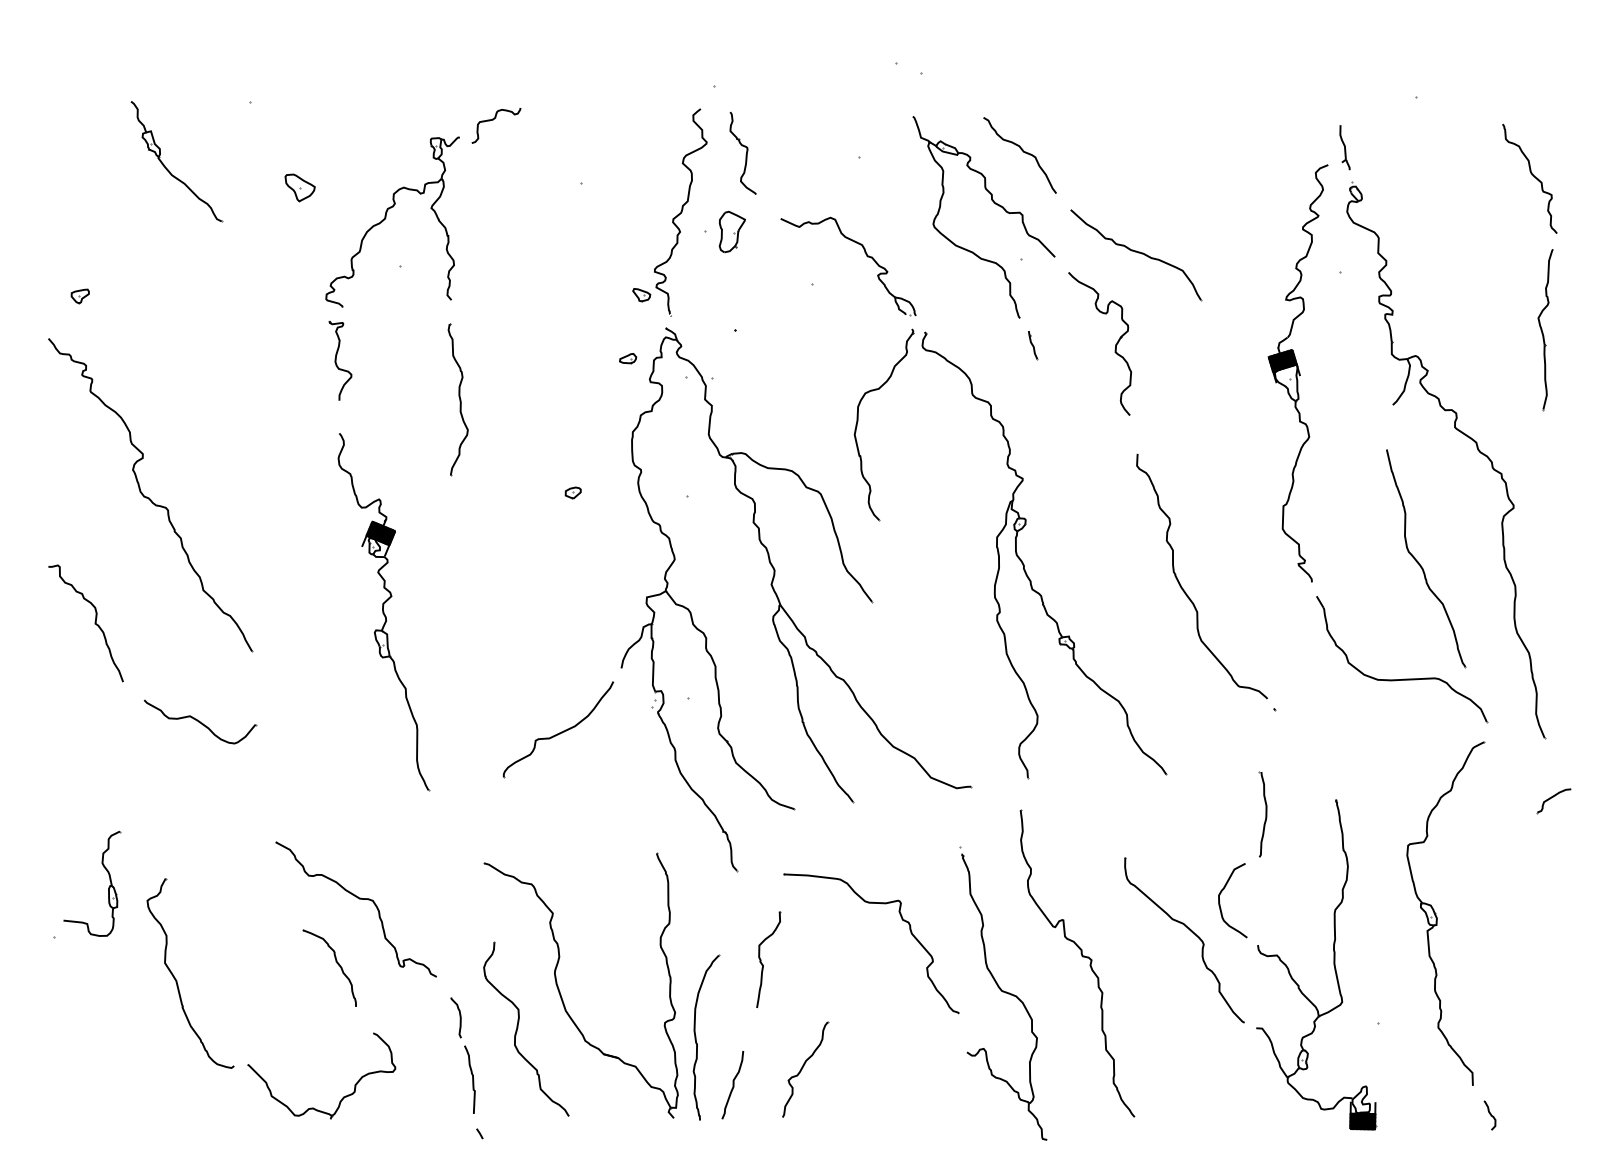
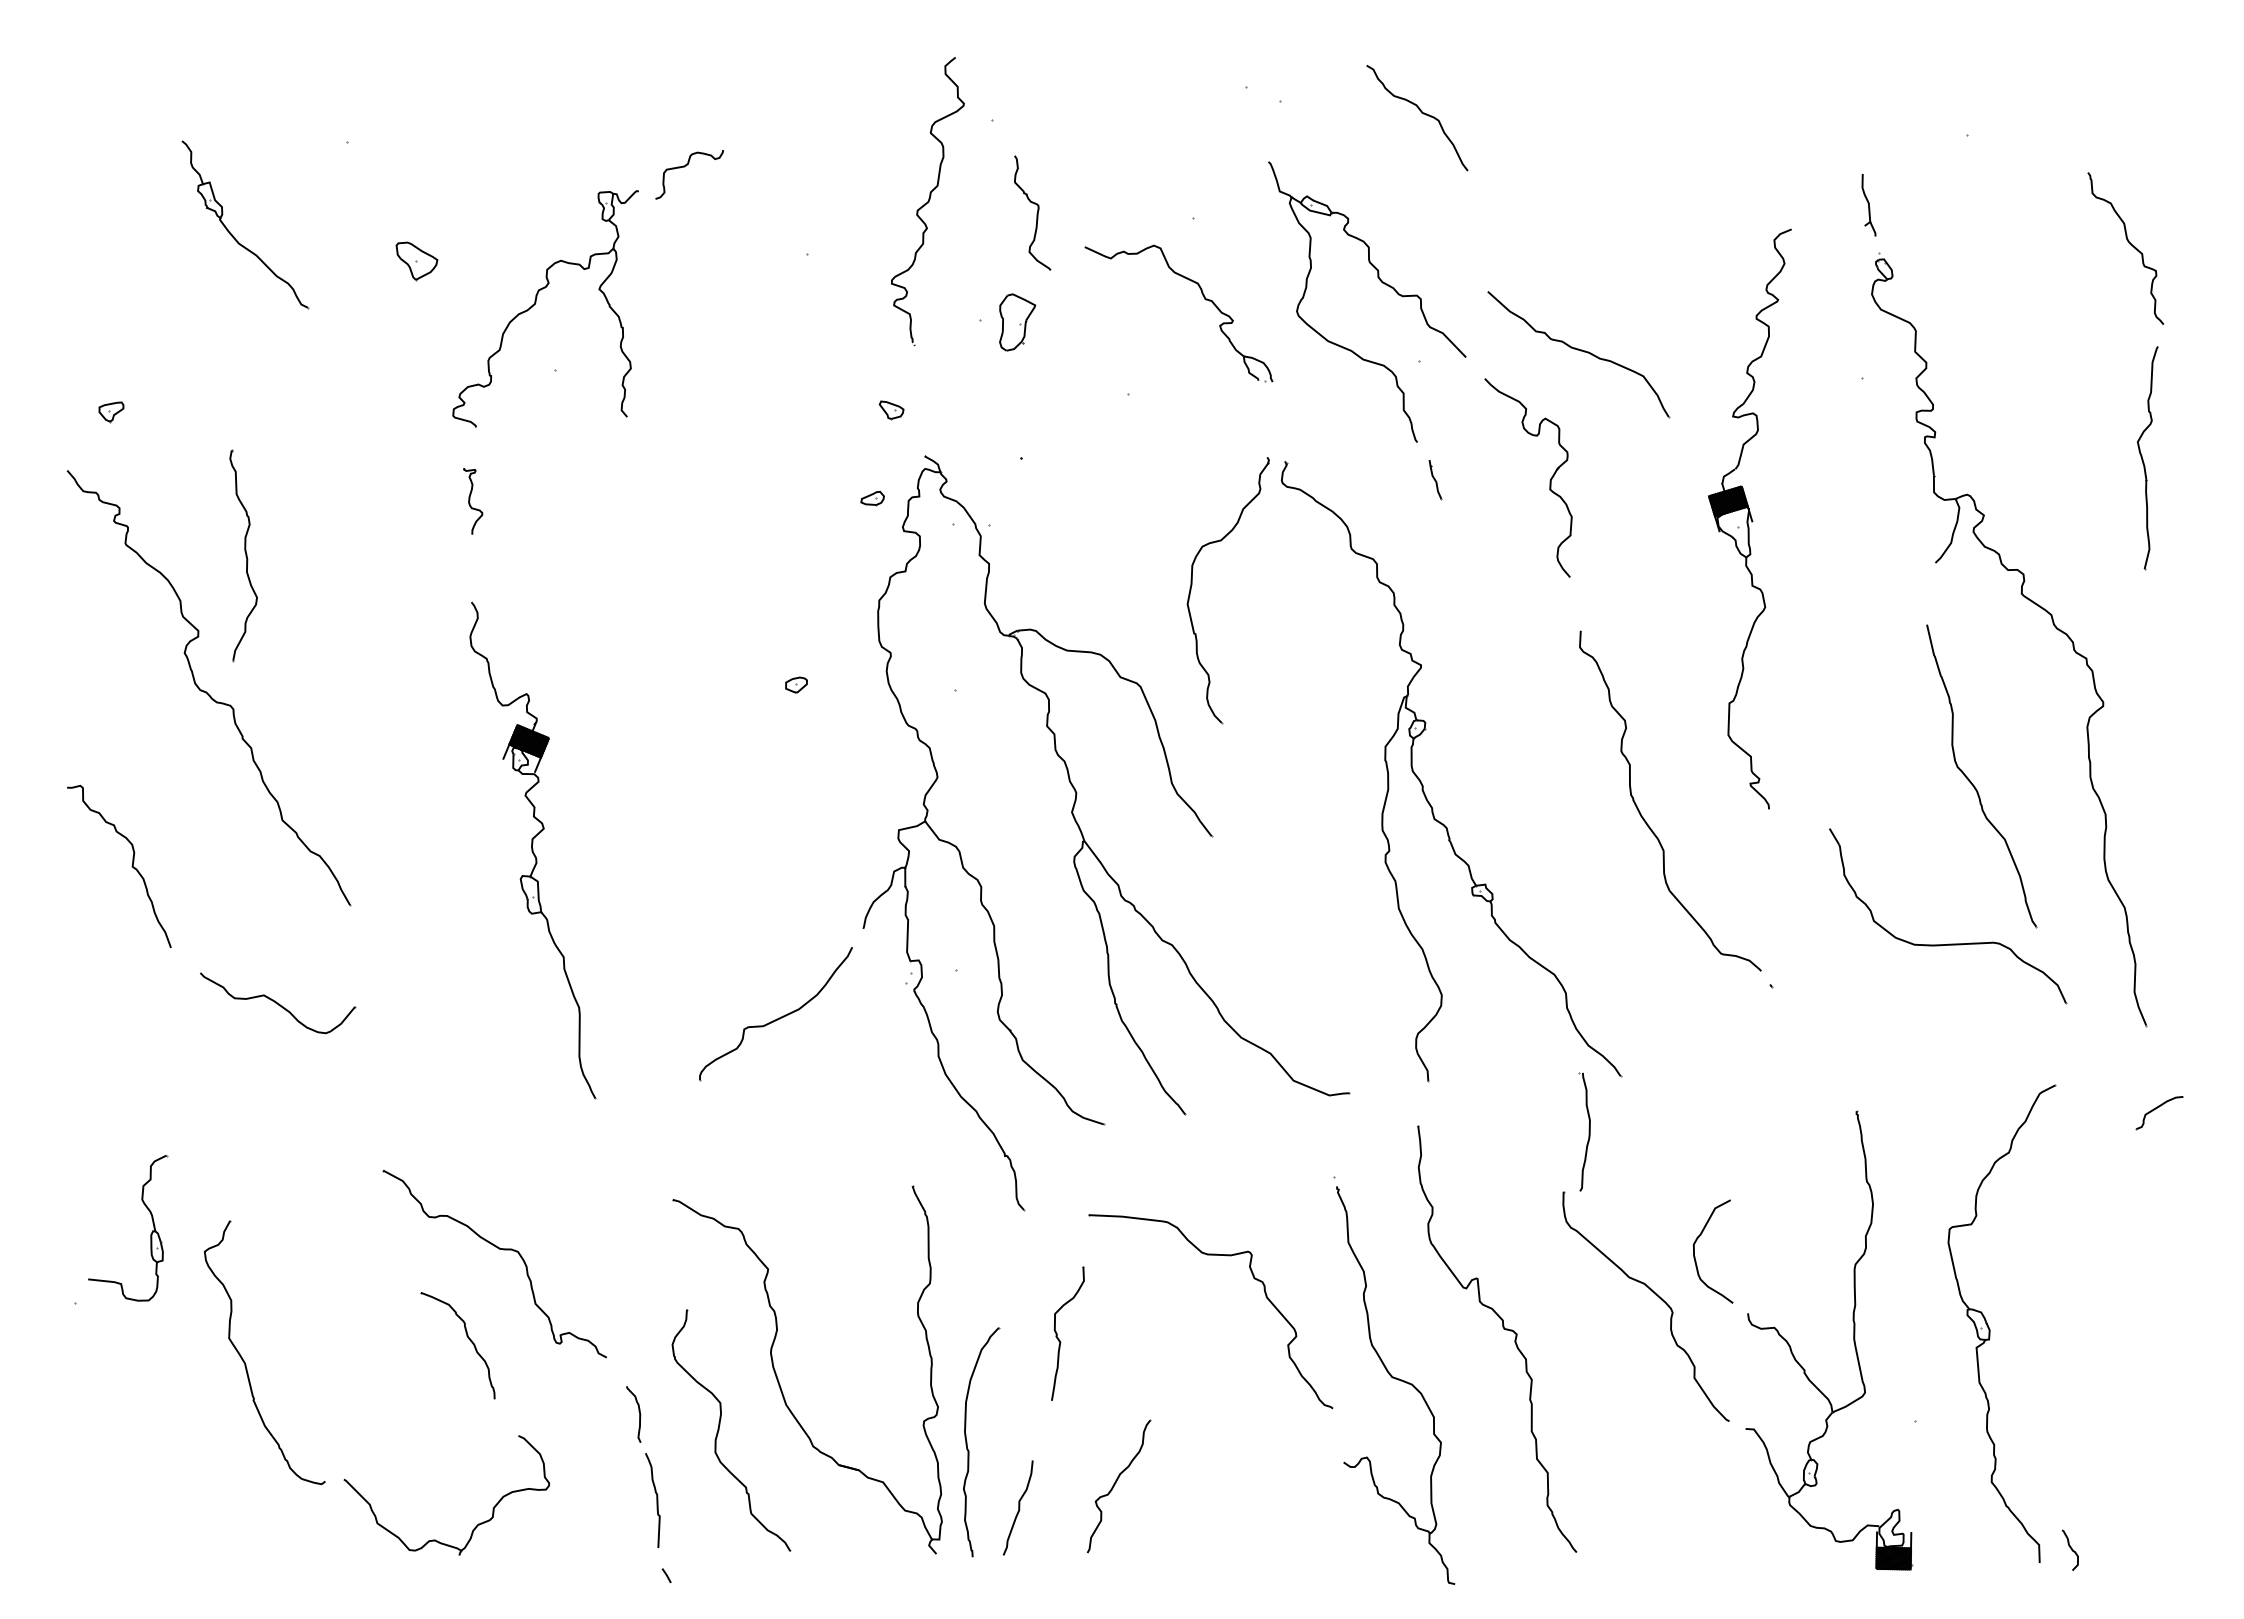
curve: (1023, 152) -> (1421, 113), moved
part: (680, 212) -> (927, 201), moved
part: (866, 256) -> (1204, 299), moved
part: (340, 360) -> (473, 501), size x0.6
part: (1297, 373) -> (1749, 518), moved
part: (458, 399) -> (243, 555), moved
part: (1262, 814) -> (1584, 1131), moved
part: (1437, 917) -> (1990, 1329), moved

